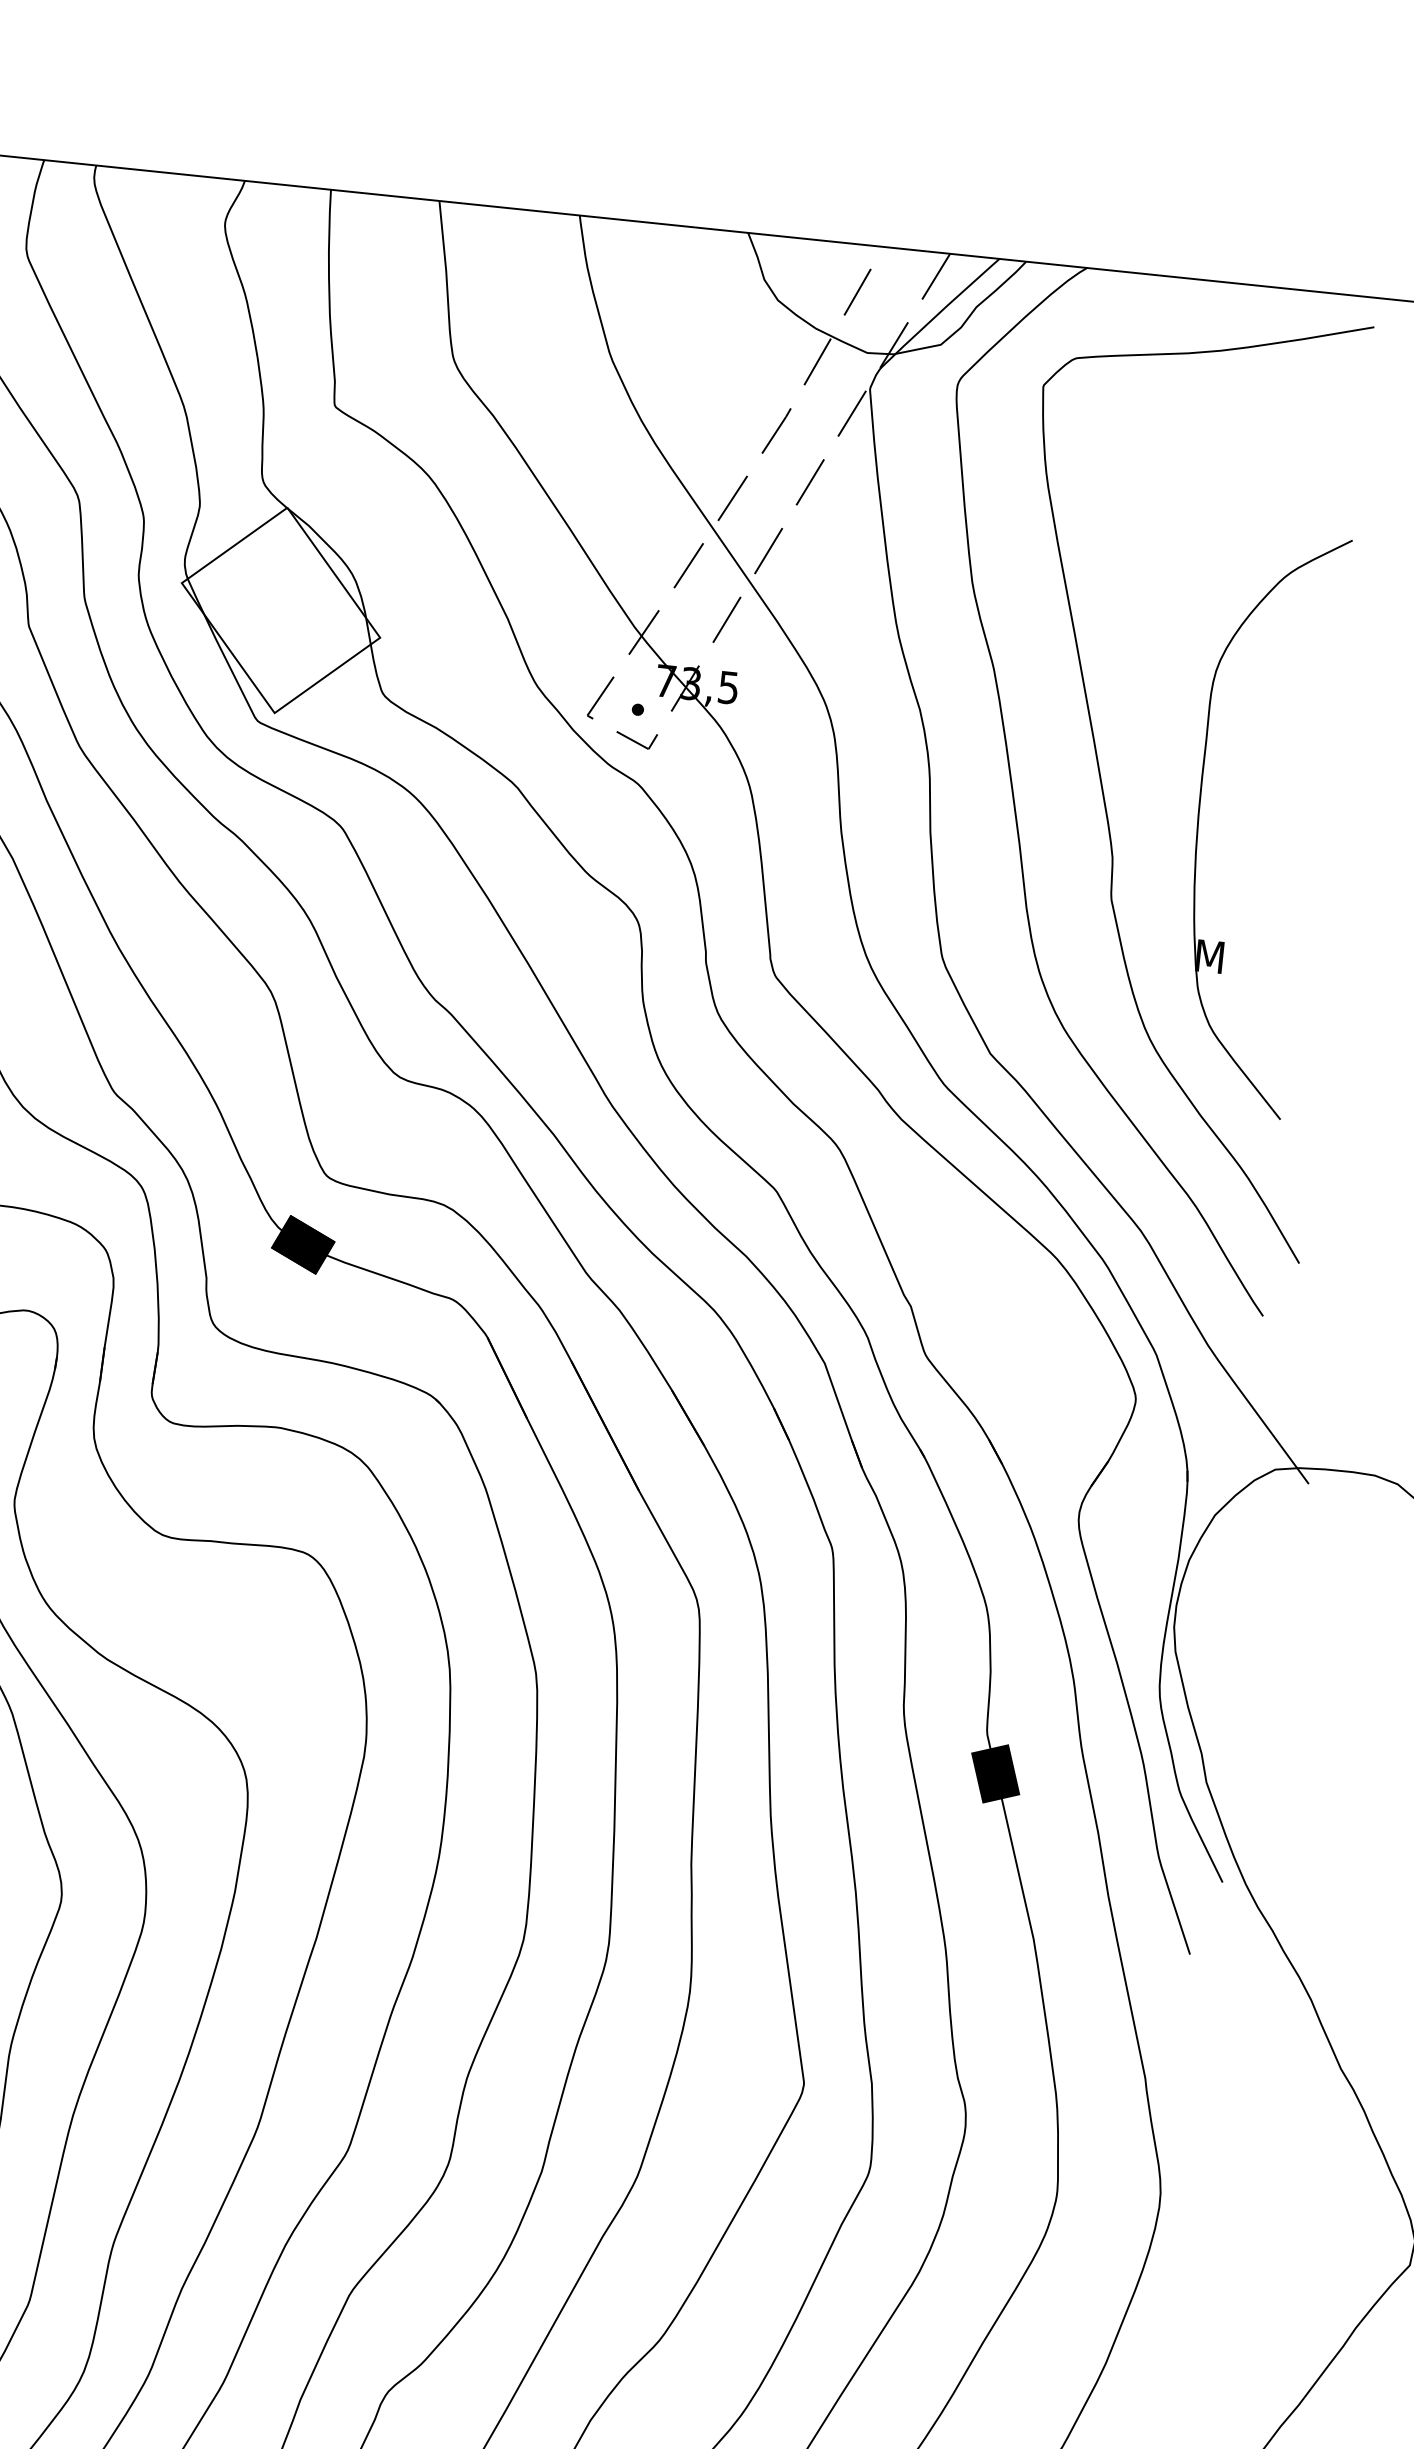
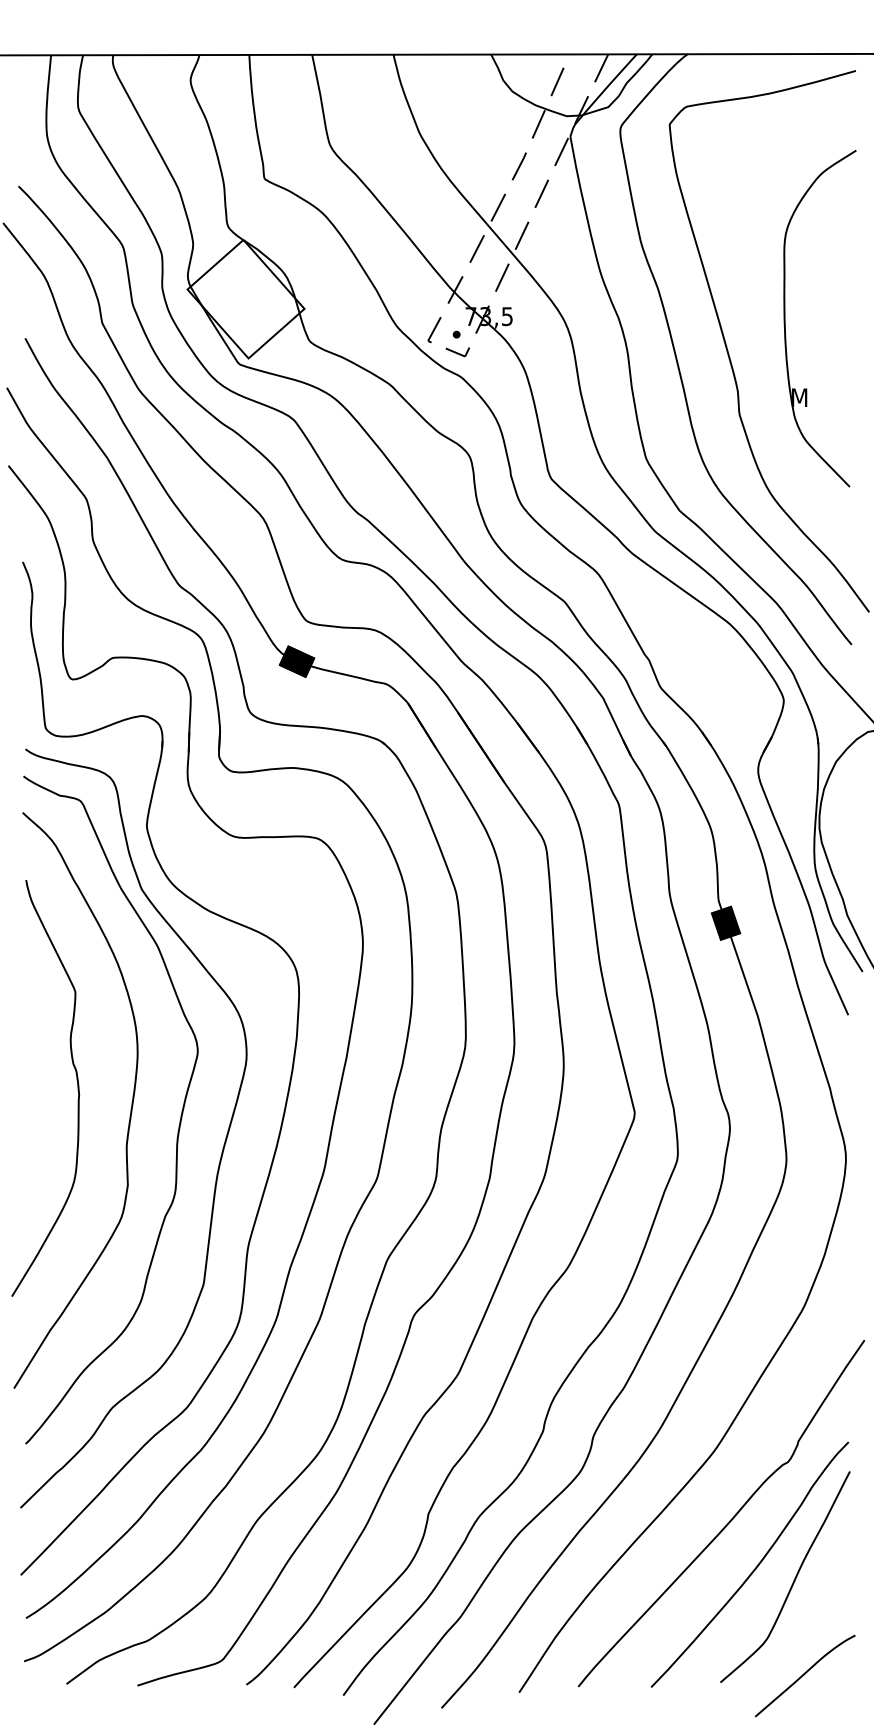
part: (1200, 817) -> (785, 318), moved

